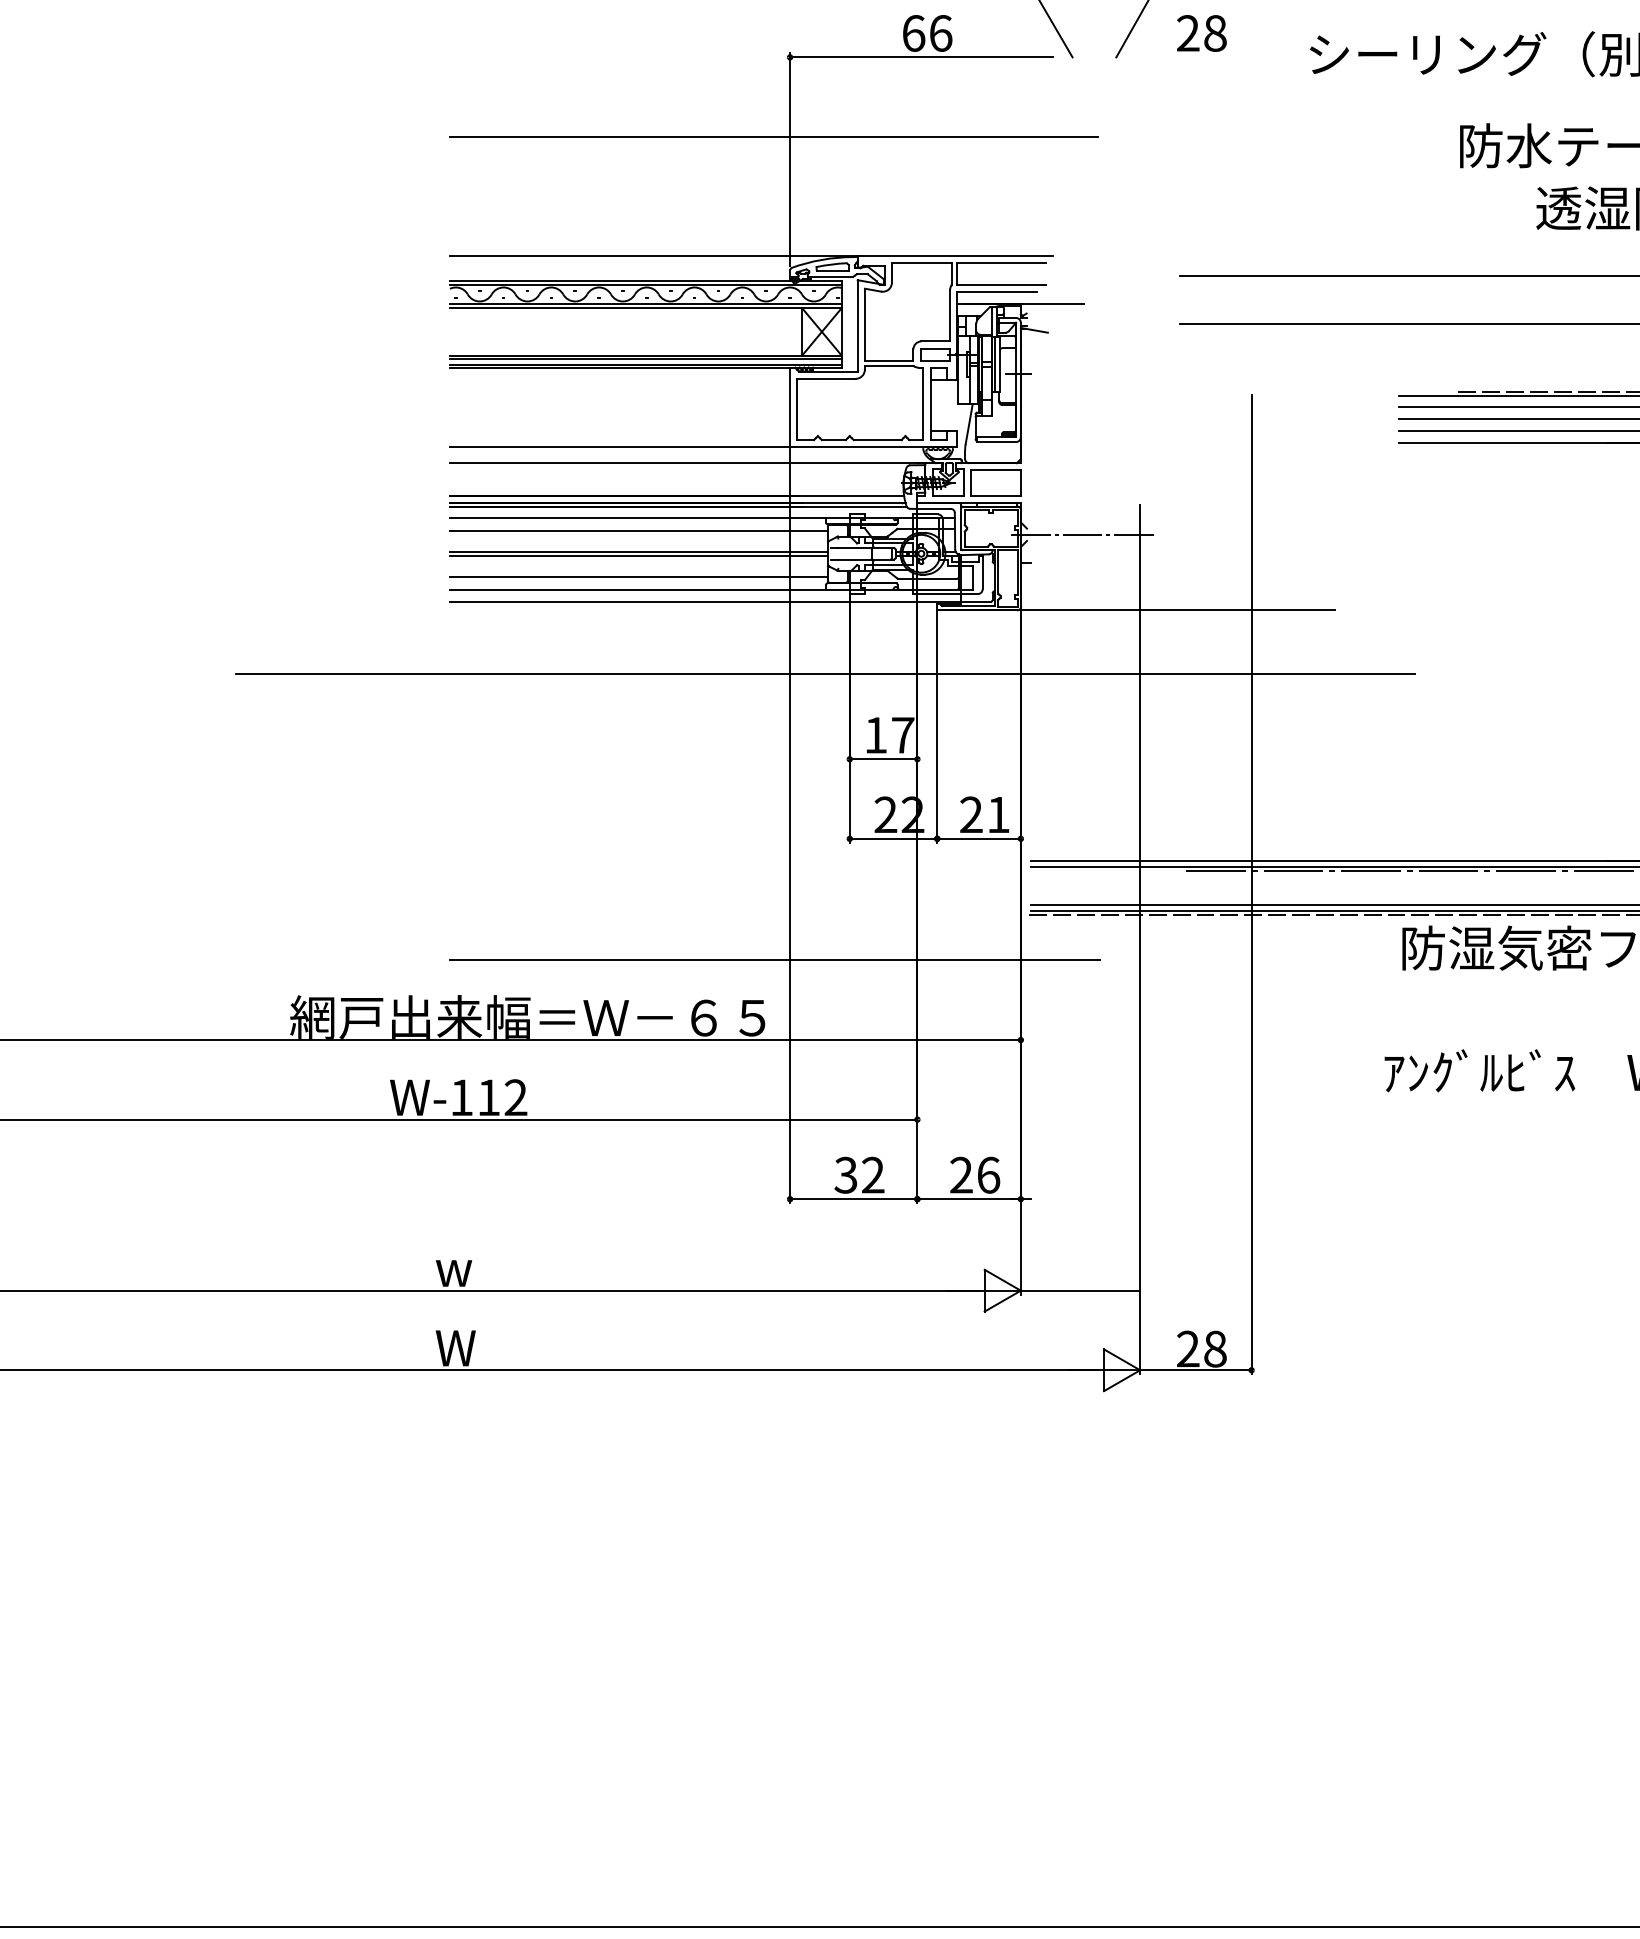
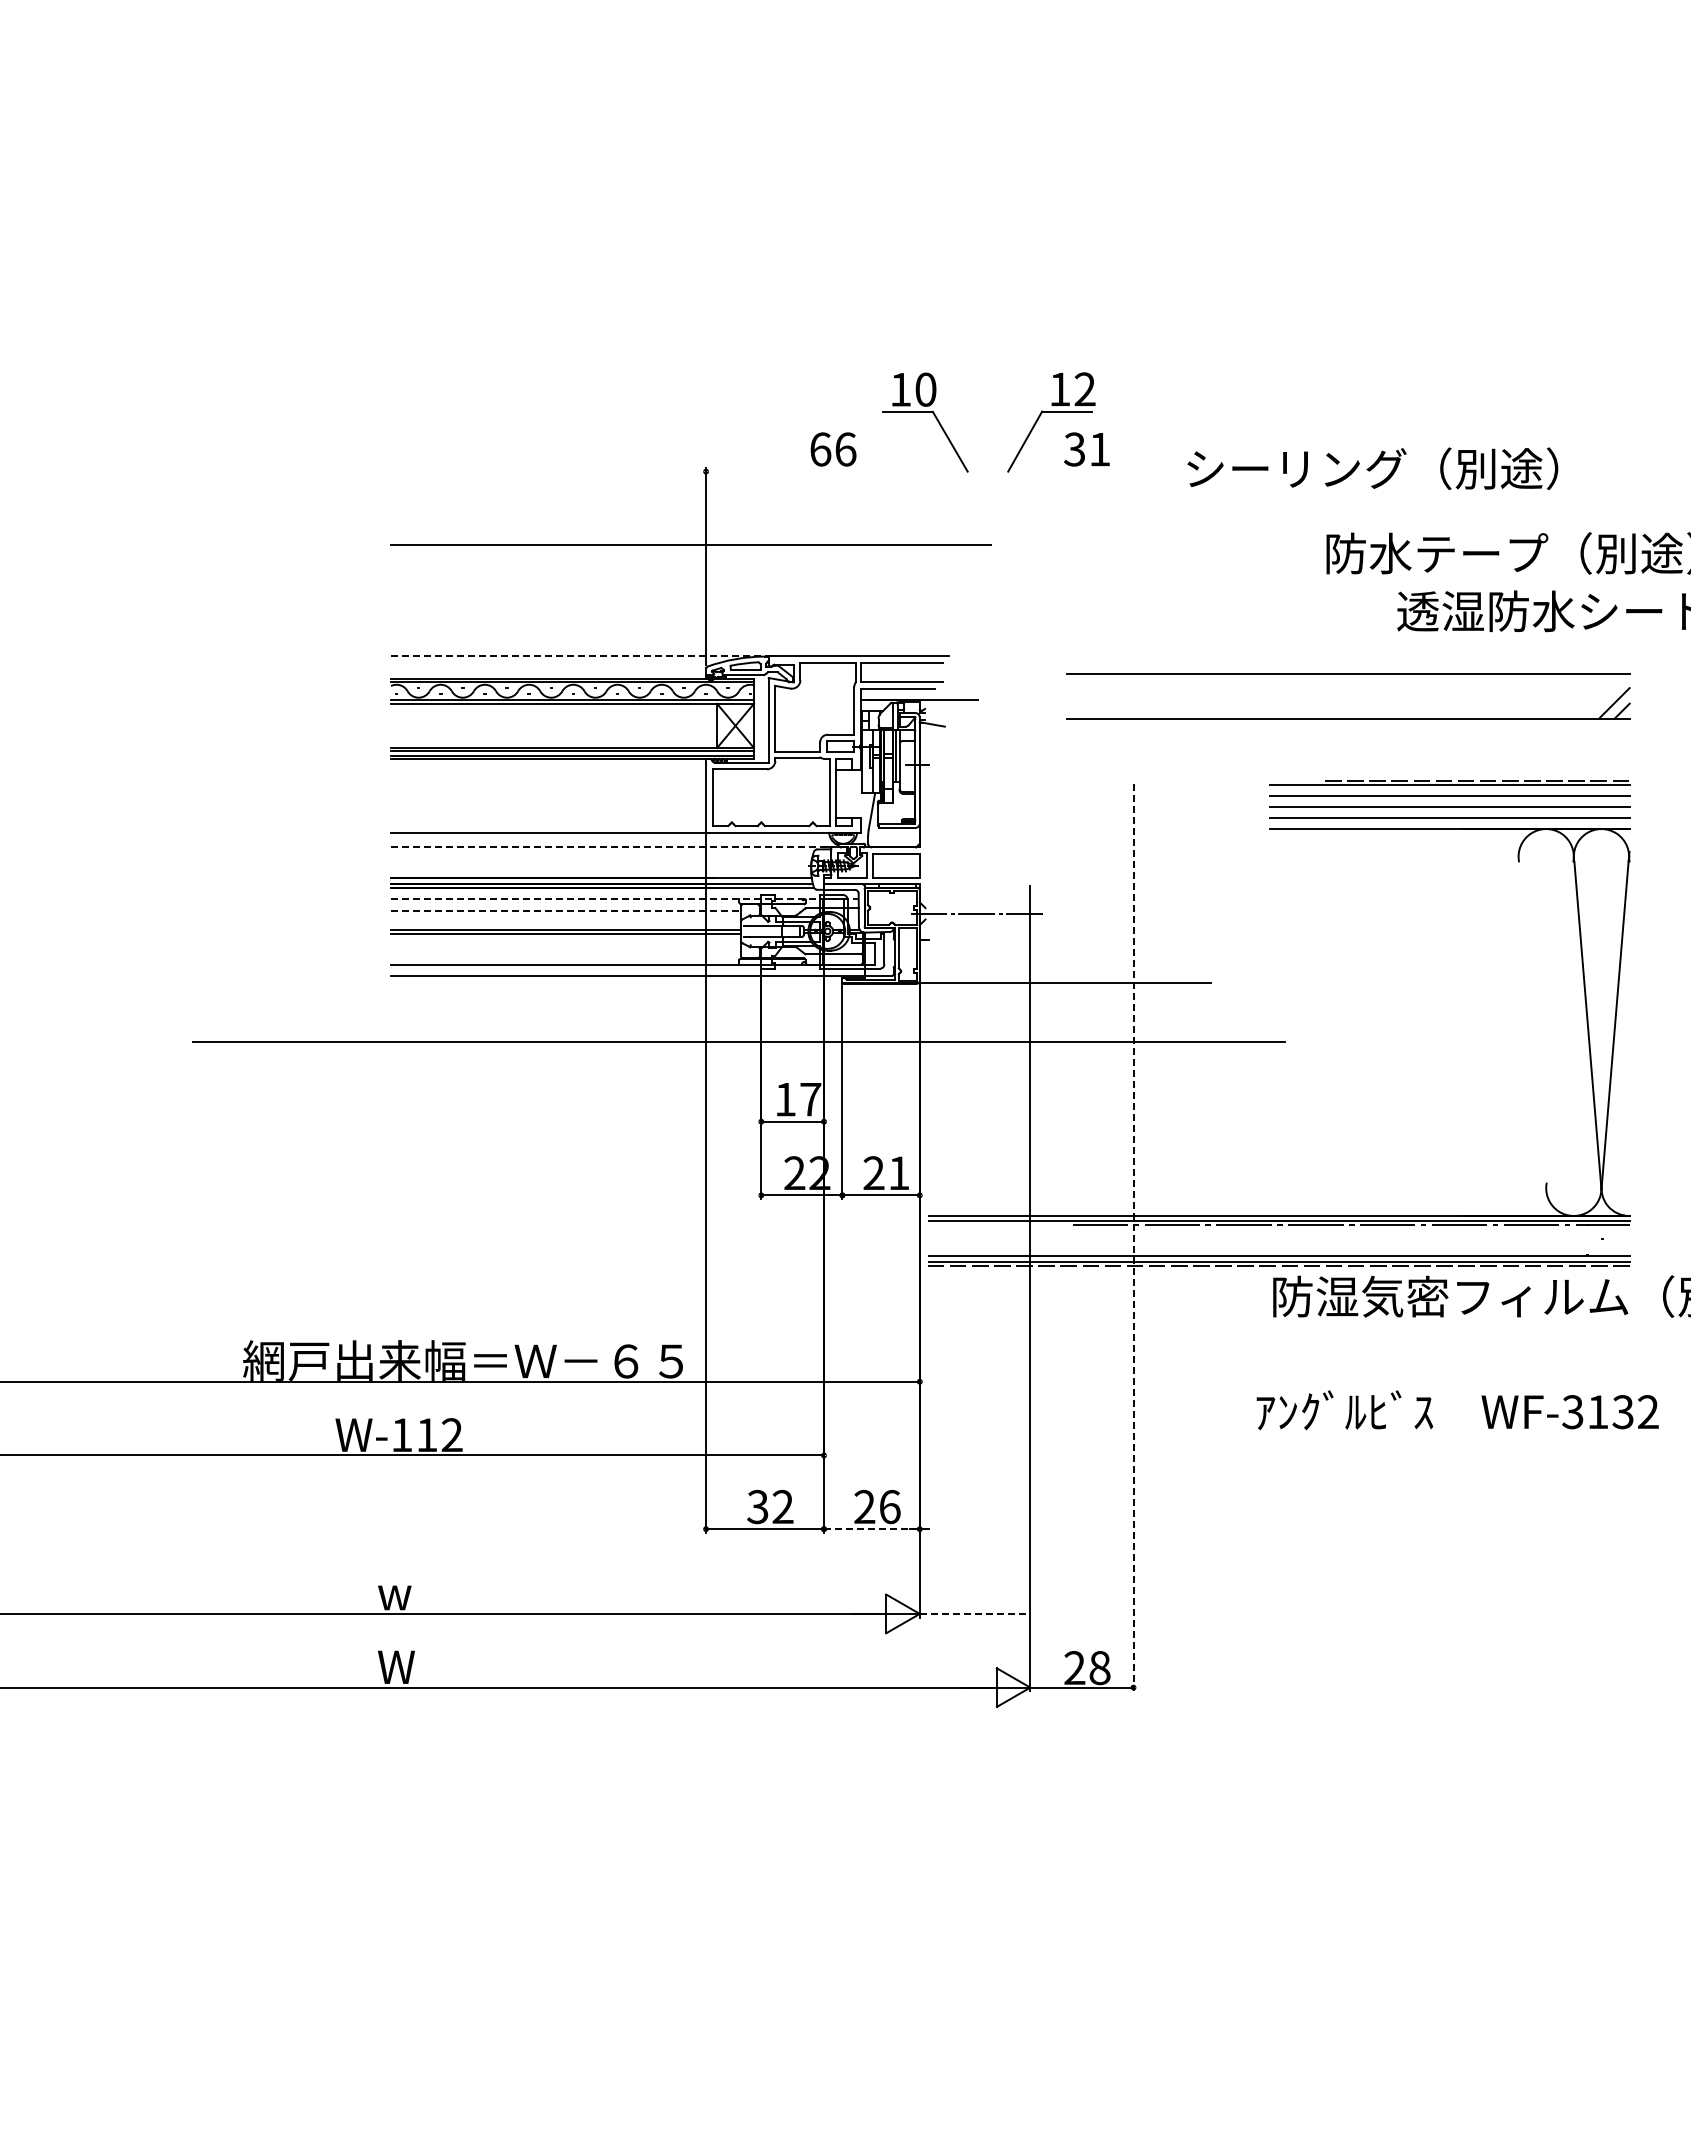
text: (1201, 33) -> (1087, 449), 28 -> 31
line: (921, 57) -> (827, 471), removed
line: (654, 255) -> (580, 655), solid -> dashed
line: (689, 463) -> (612, 847), solid -> dashed
line: (702, 518) -> (624, 898), solid -> dashed
line: (639, 531) -> (566, 910), solid -> dashed
line: (639, 577) -> (566, 953), removed
line: (1251, 884) -> (1133, 1237), solid -> dashed
line: (775, 960) -> (692, 1308), removed
line: (968, 1199) -> (871, 1529), solid -> dashed
line: (1080, 1290) -> (975, 1613), solid -> dashed

